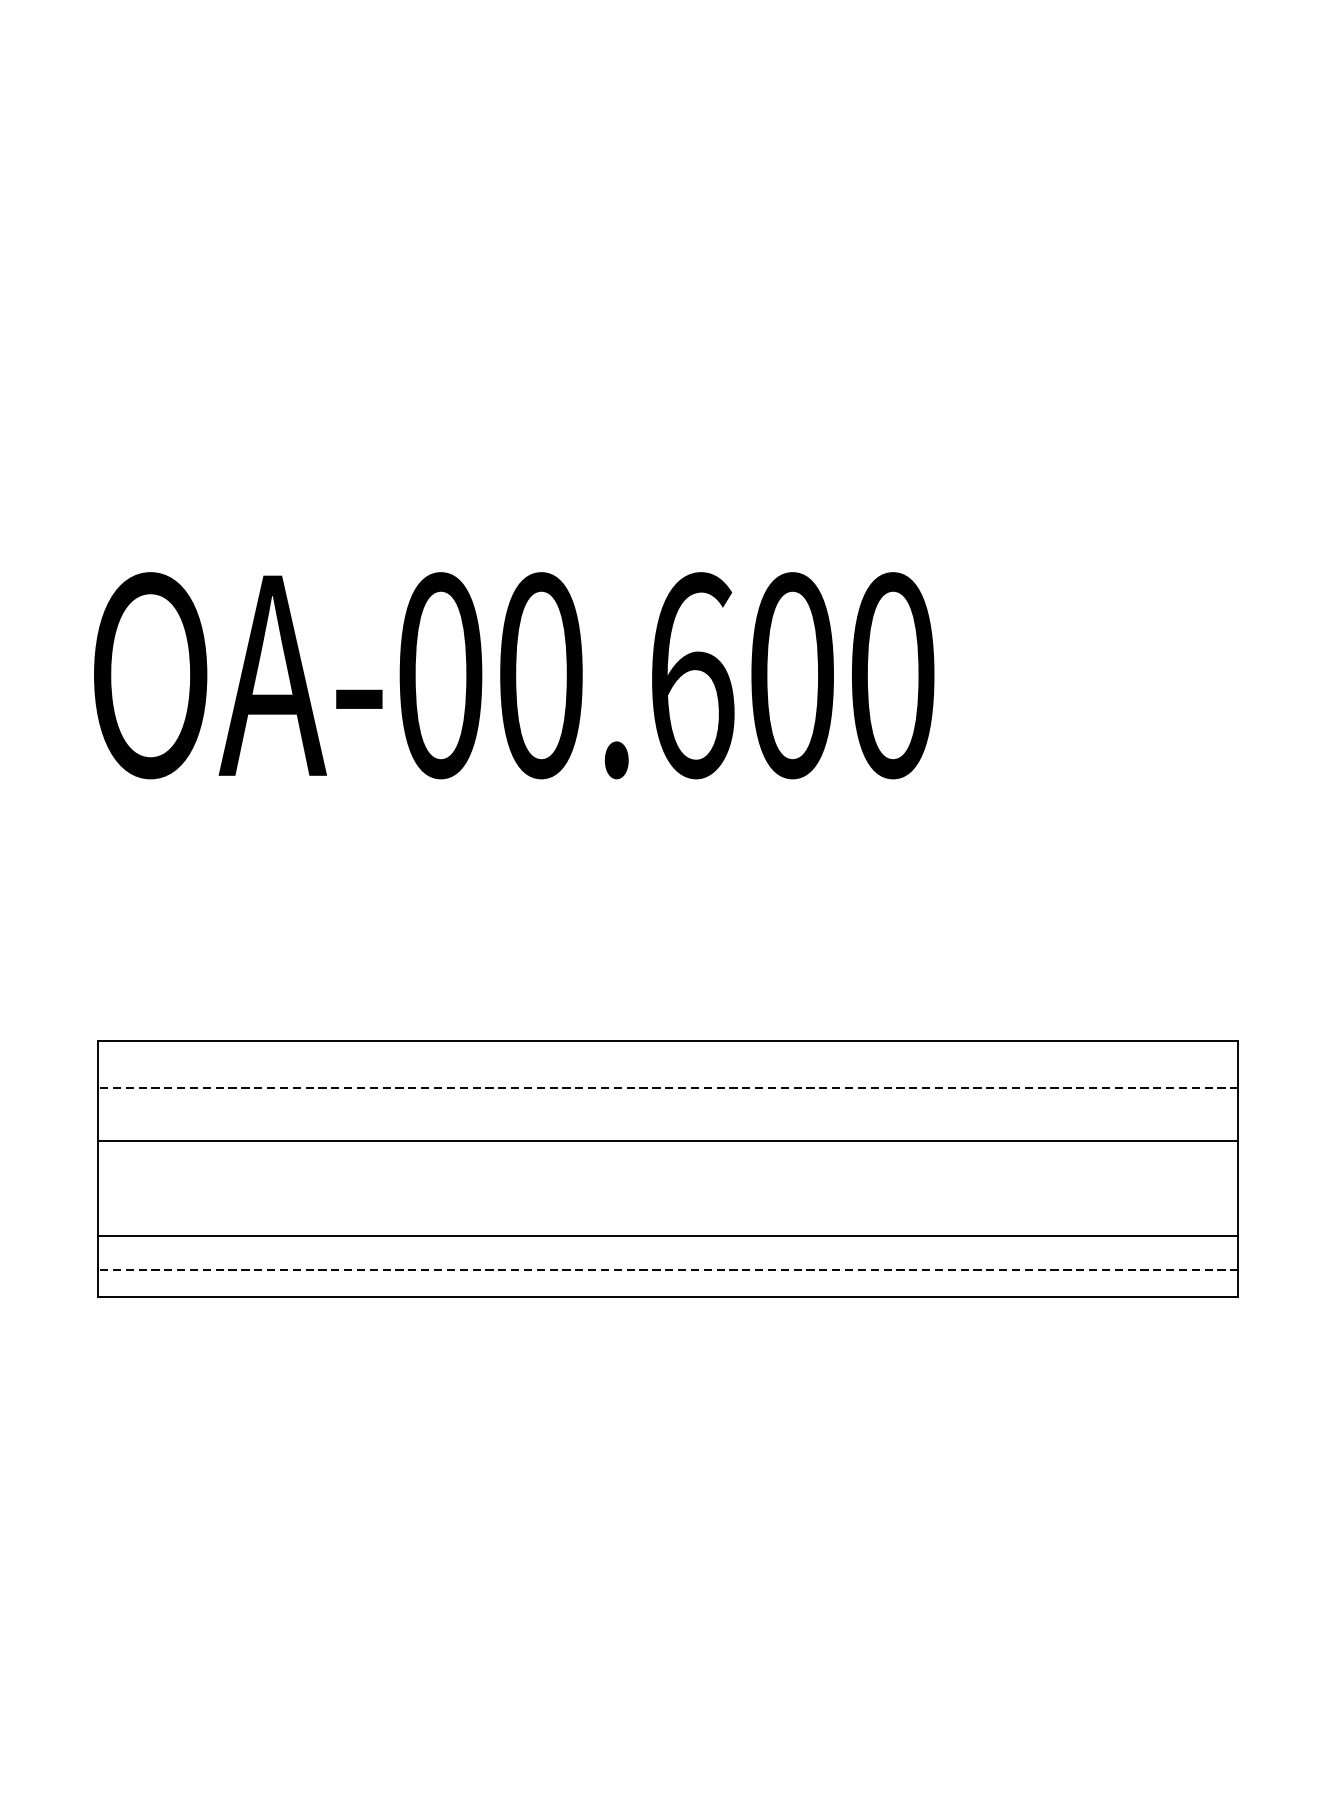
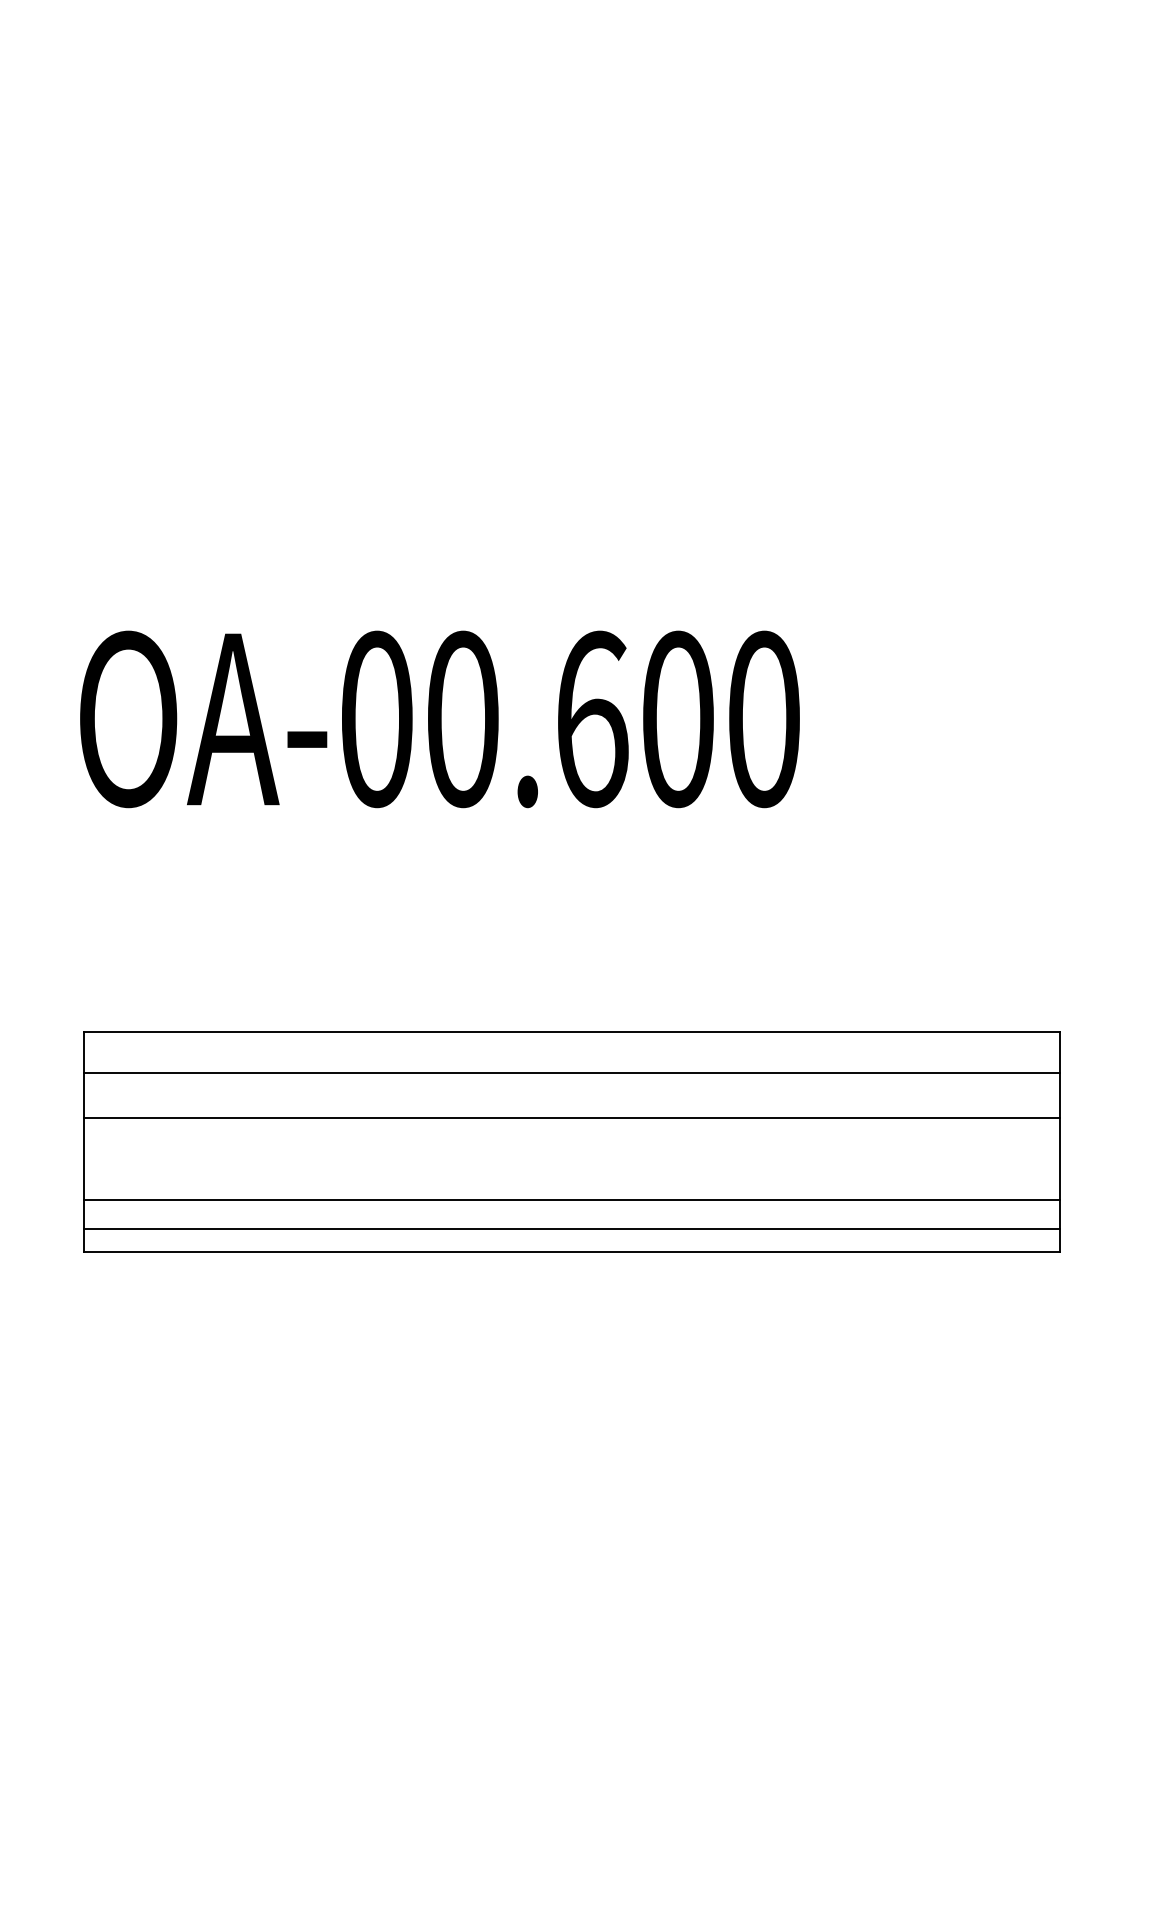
line: (667, 1087) -> (571, 1072), dashed -> solid
line: (667, 1270) -> (571, 1228), dashed -> solid

